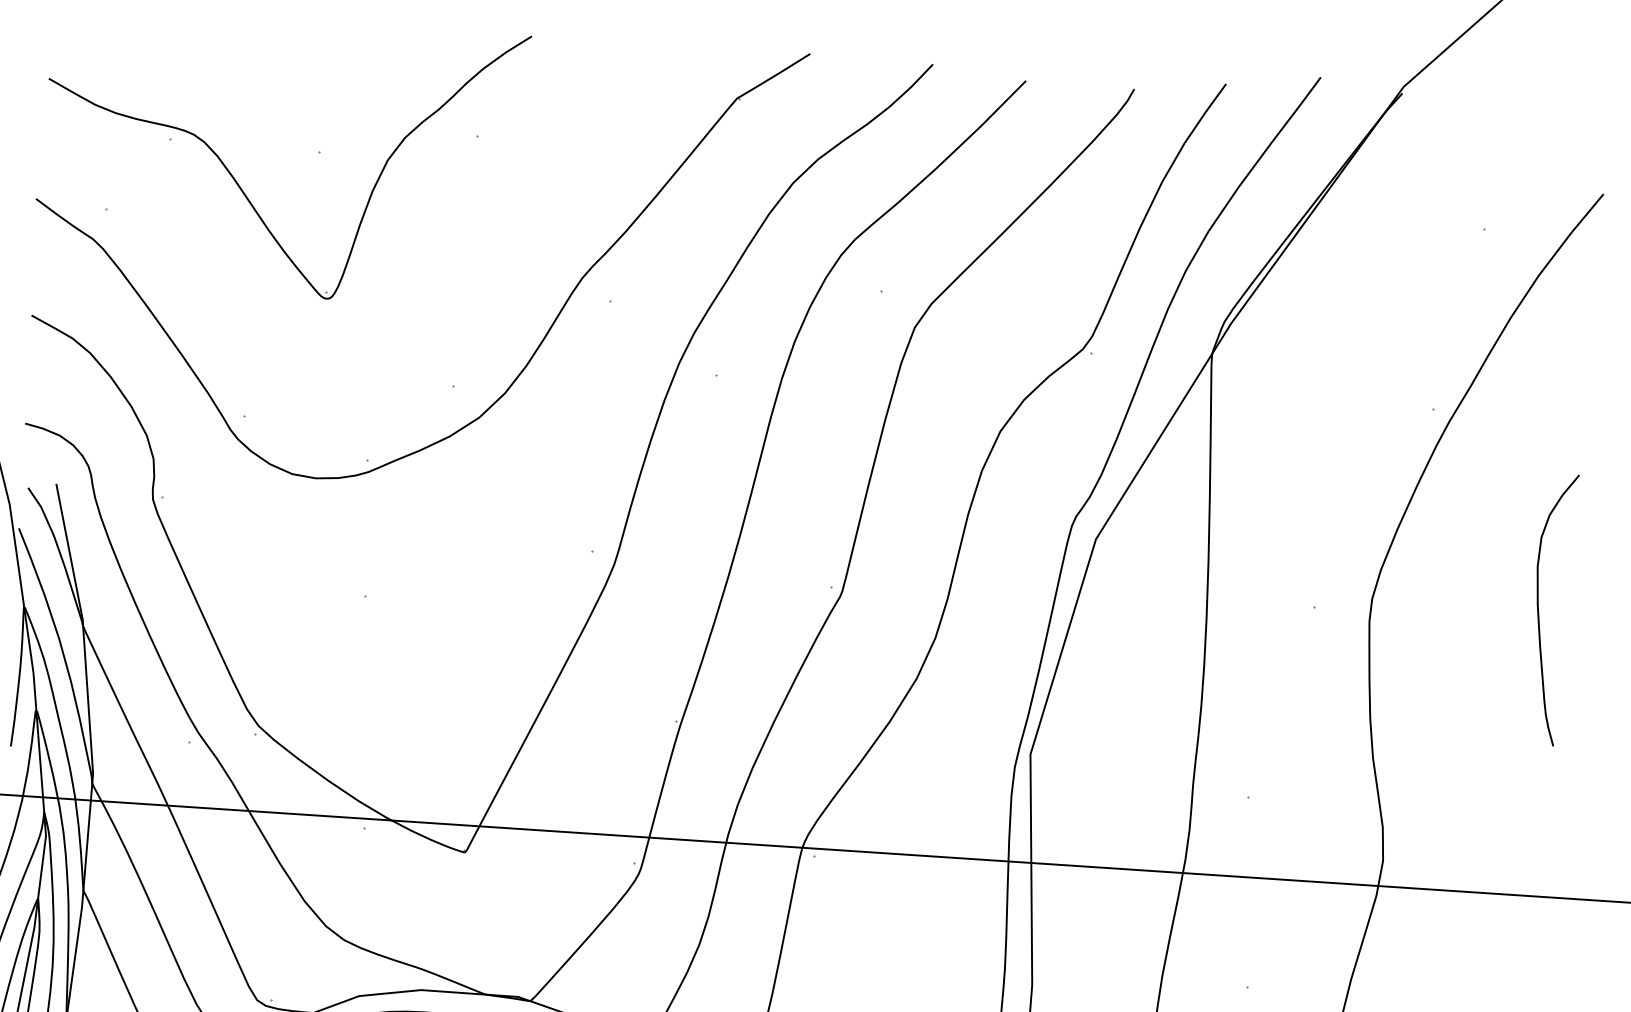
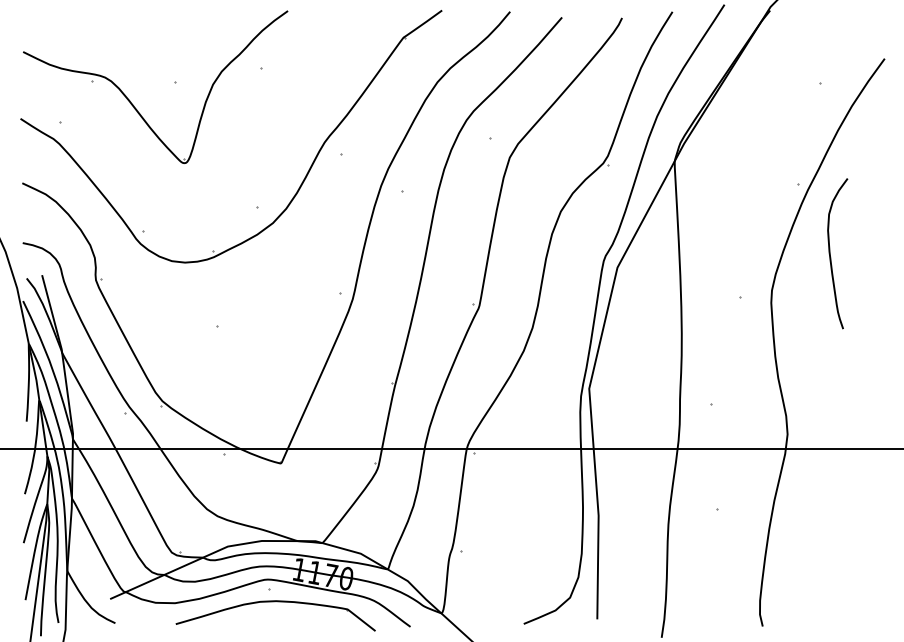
curve: (1539, 608) -> (830, 253), moved

